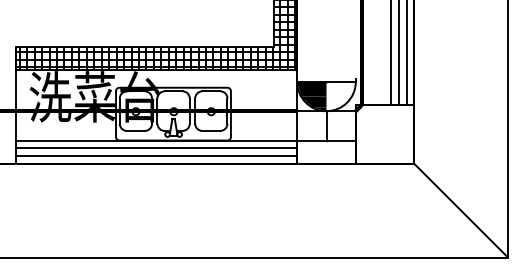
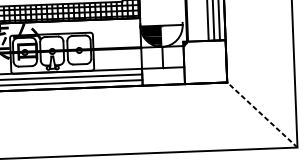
line: (461, 210) -> (262, 114), solid -> dashed

